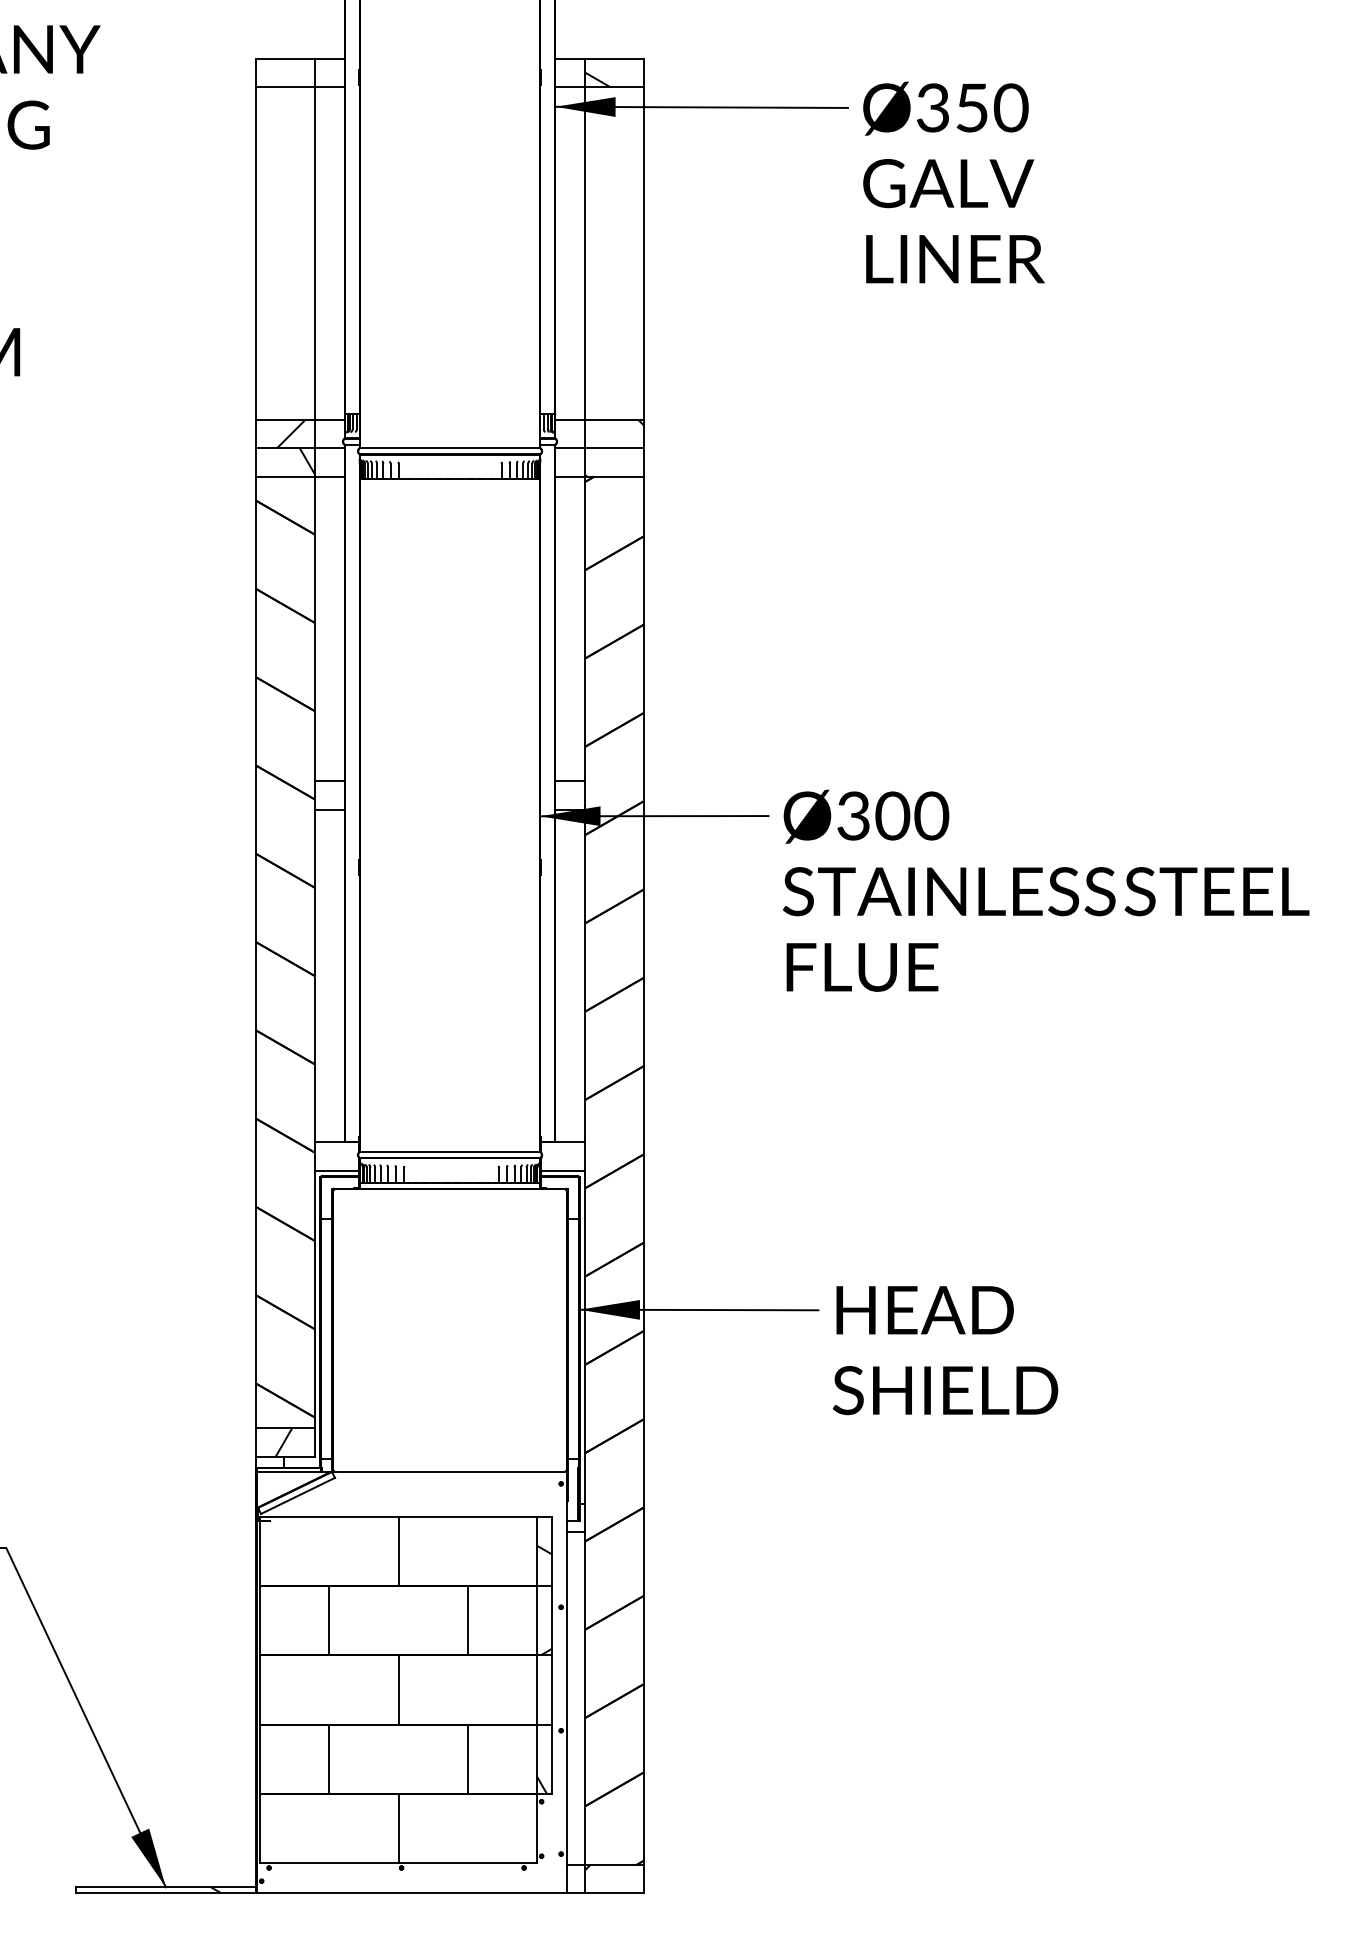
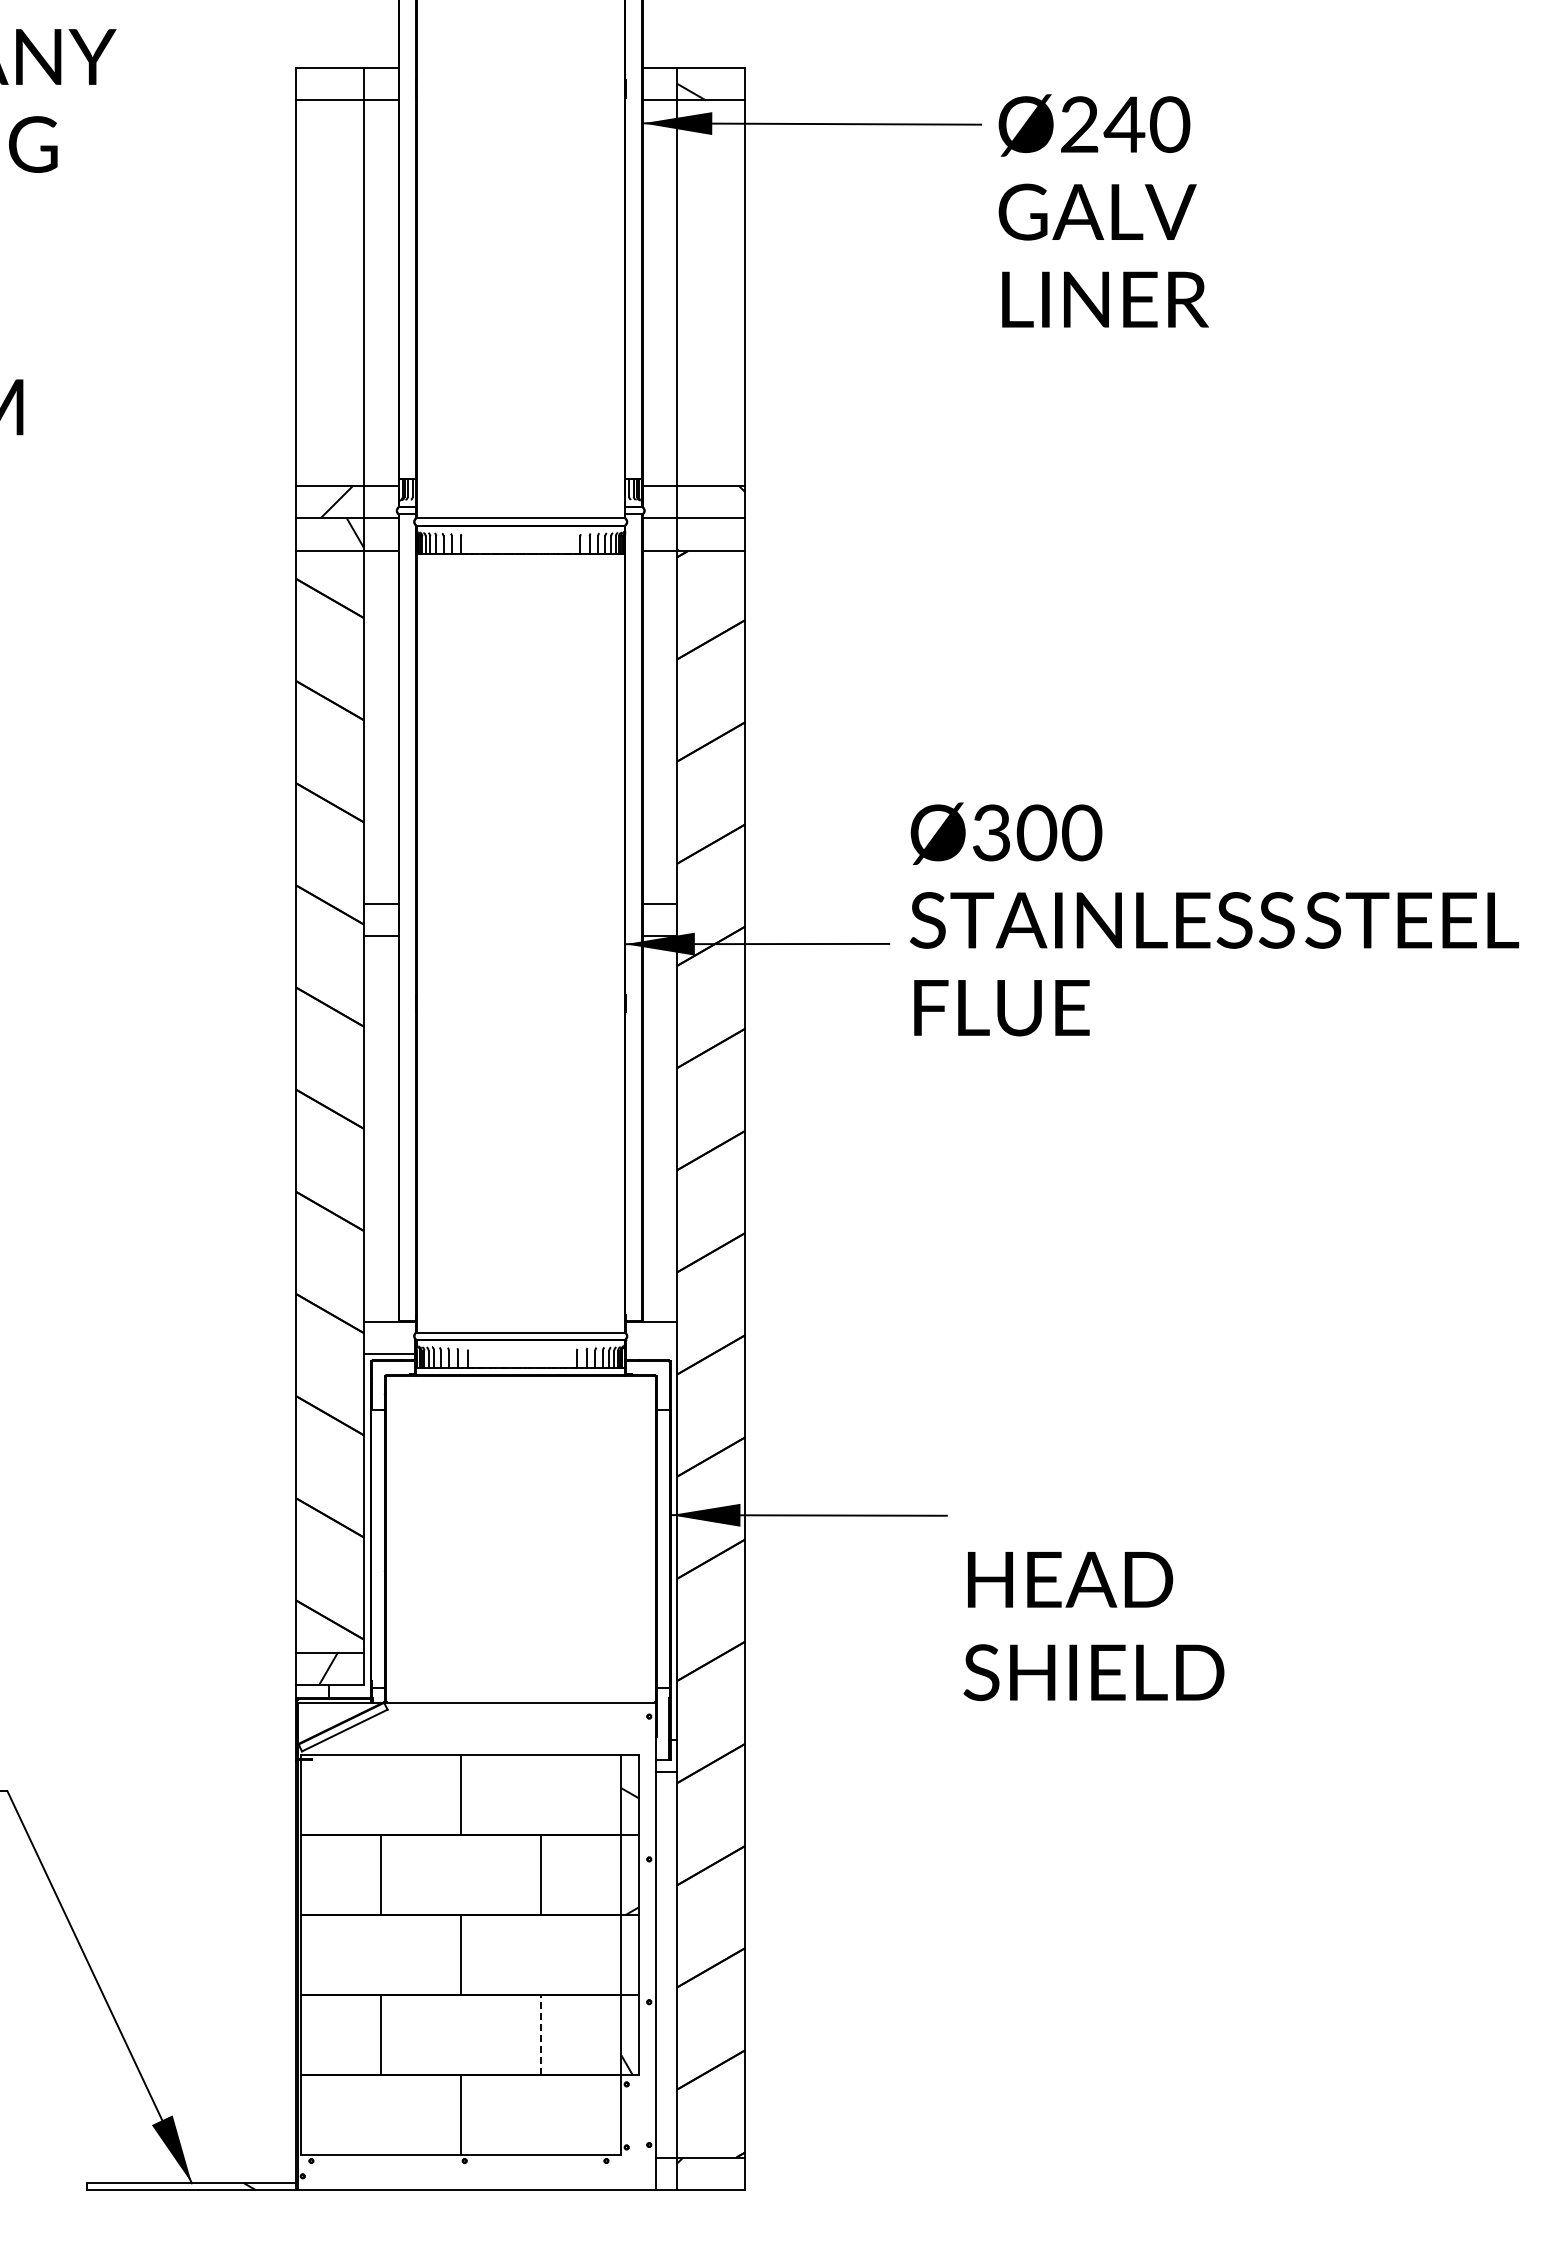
text: (952, 107) -> (1102, 124), Ø350 -> Ø240
text: (1046, 890) -> (1214, 919), moved
line: (563, 1170) -> (651, 1354), removed
text: (945, 1350) -> (1093, 1626), moved
line: (468, 1758) -> (541, 2034), solid -> dashed

